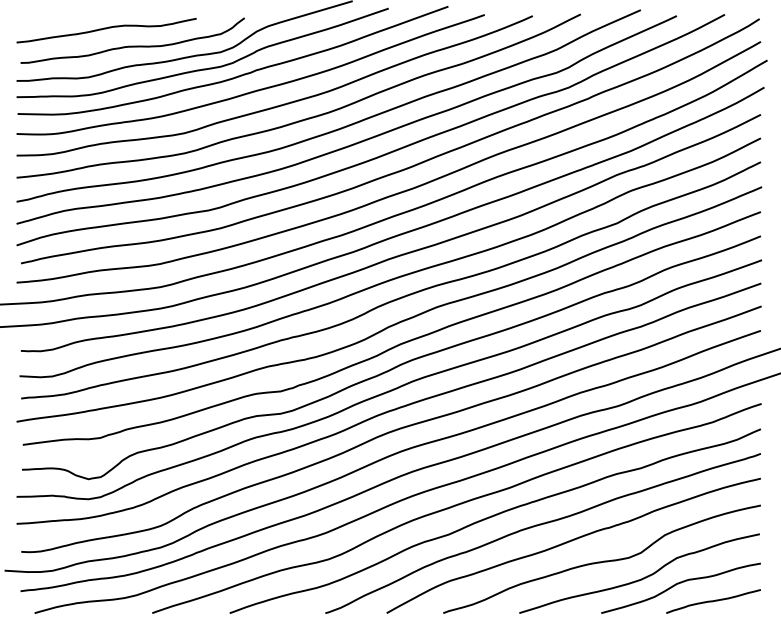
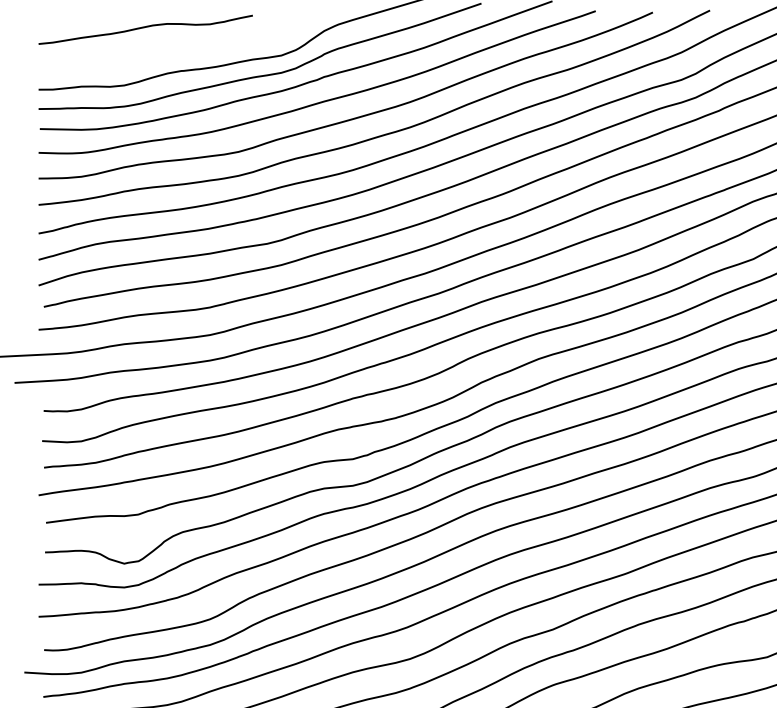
curve: (132, 45) -> (176, 47), removed

